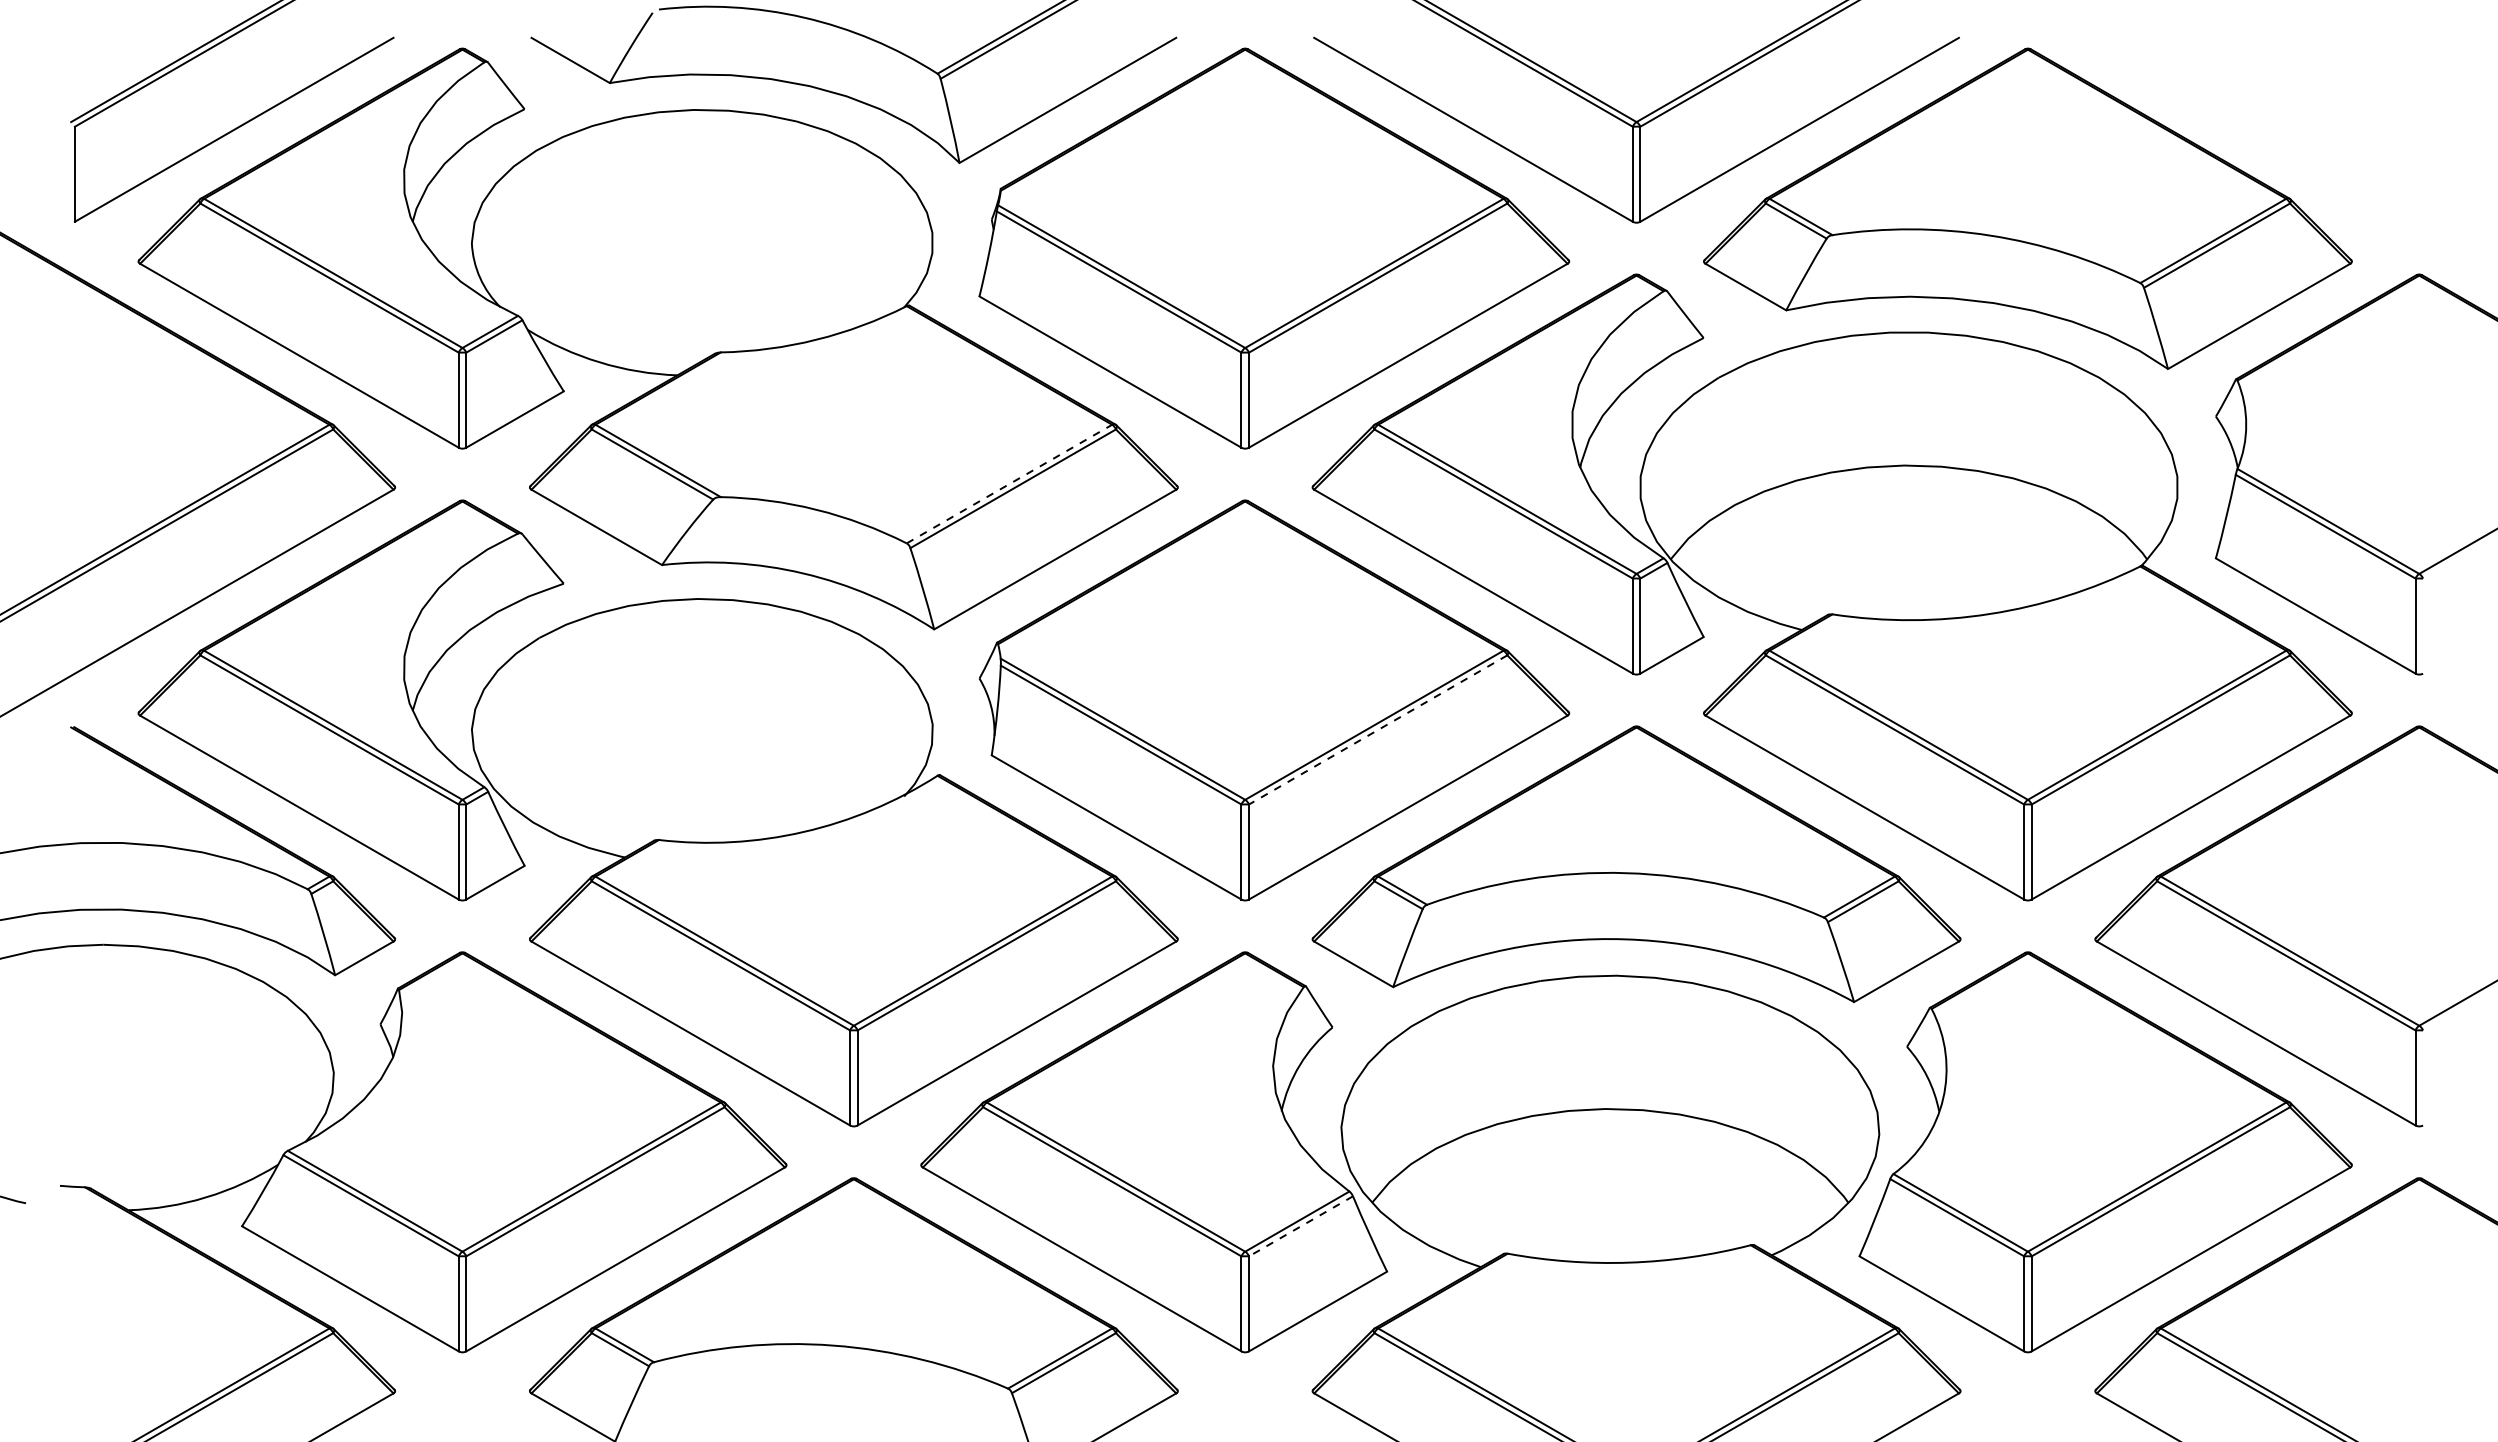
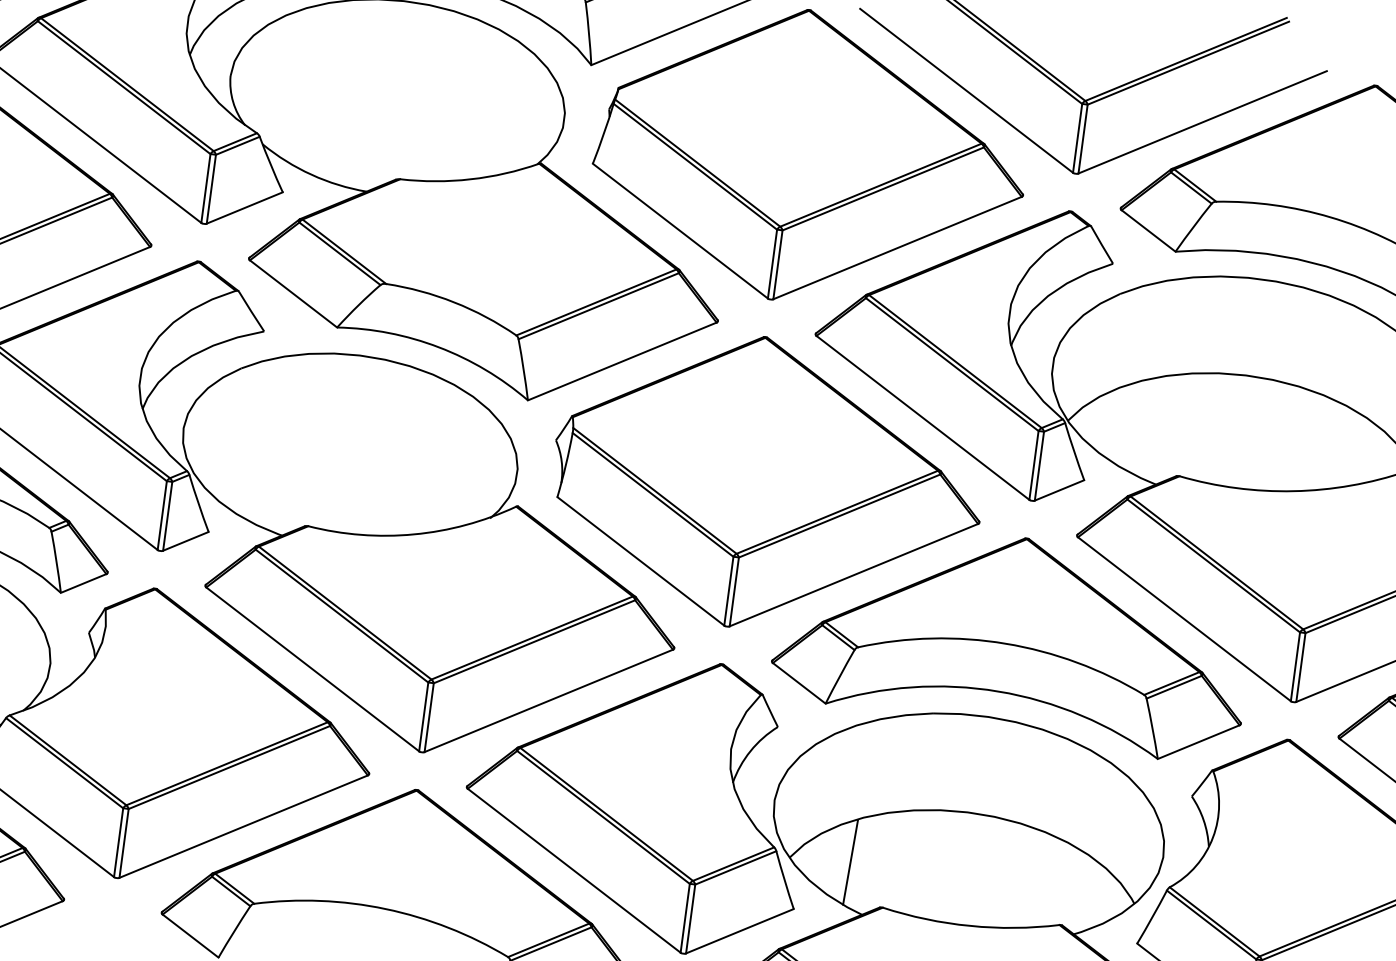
line: (1009, 484) -> (596, 302), dashed -> solid
line: (1377, 730) -> (839, 516), dashed -> solid
line: (1455, 1197) -> (850, 861), added
line: (1300, 1226) -> (735, 867), dashed -> solid

